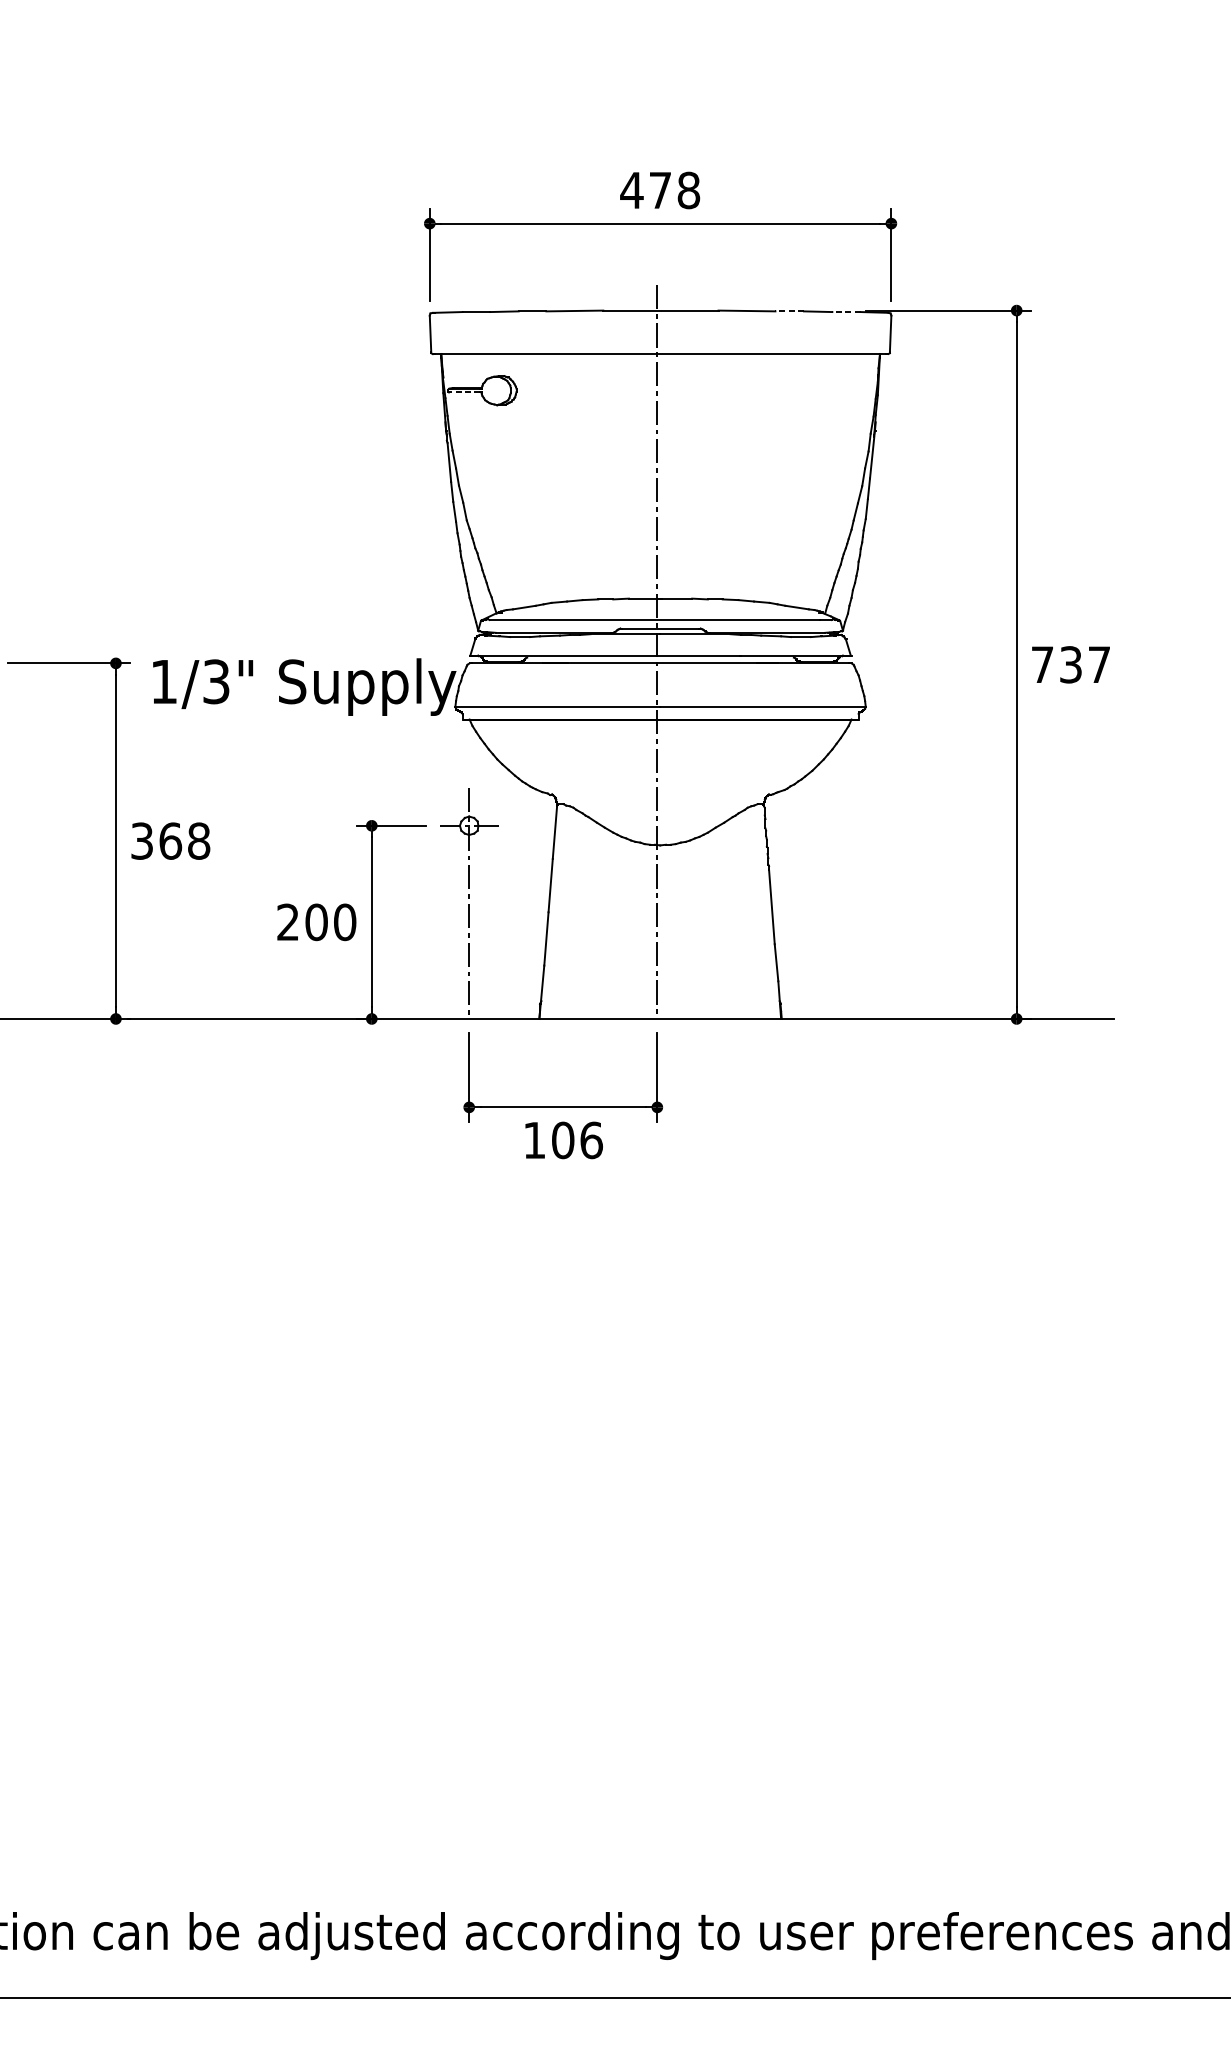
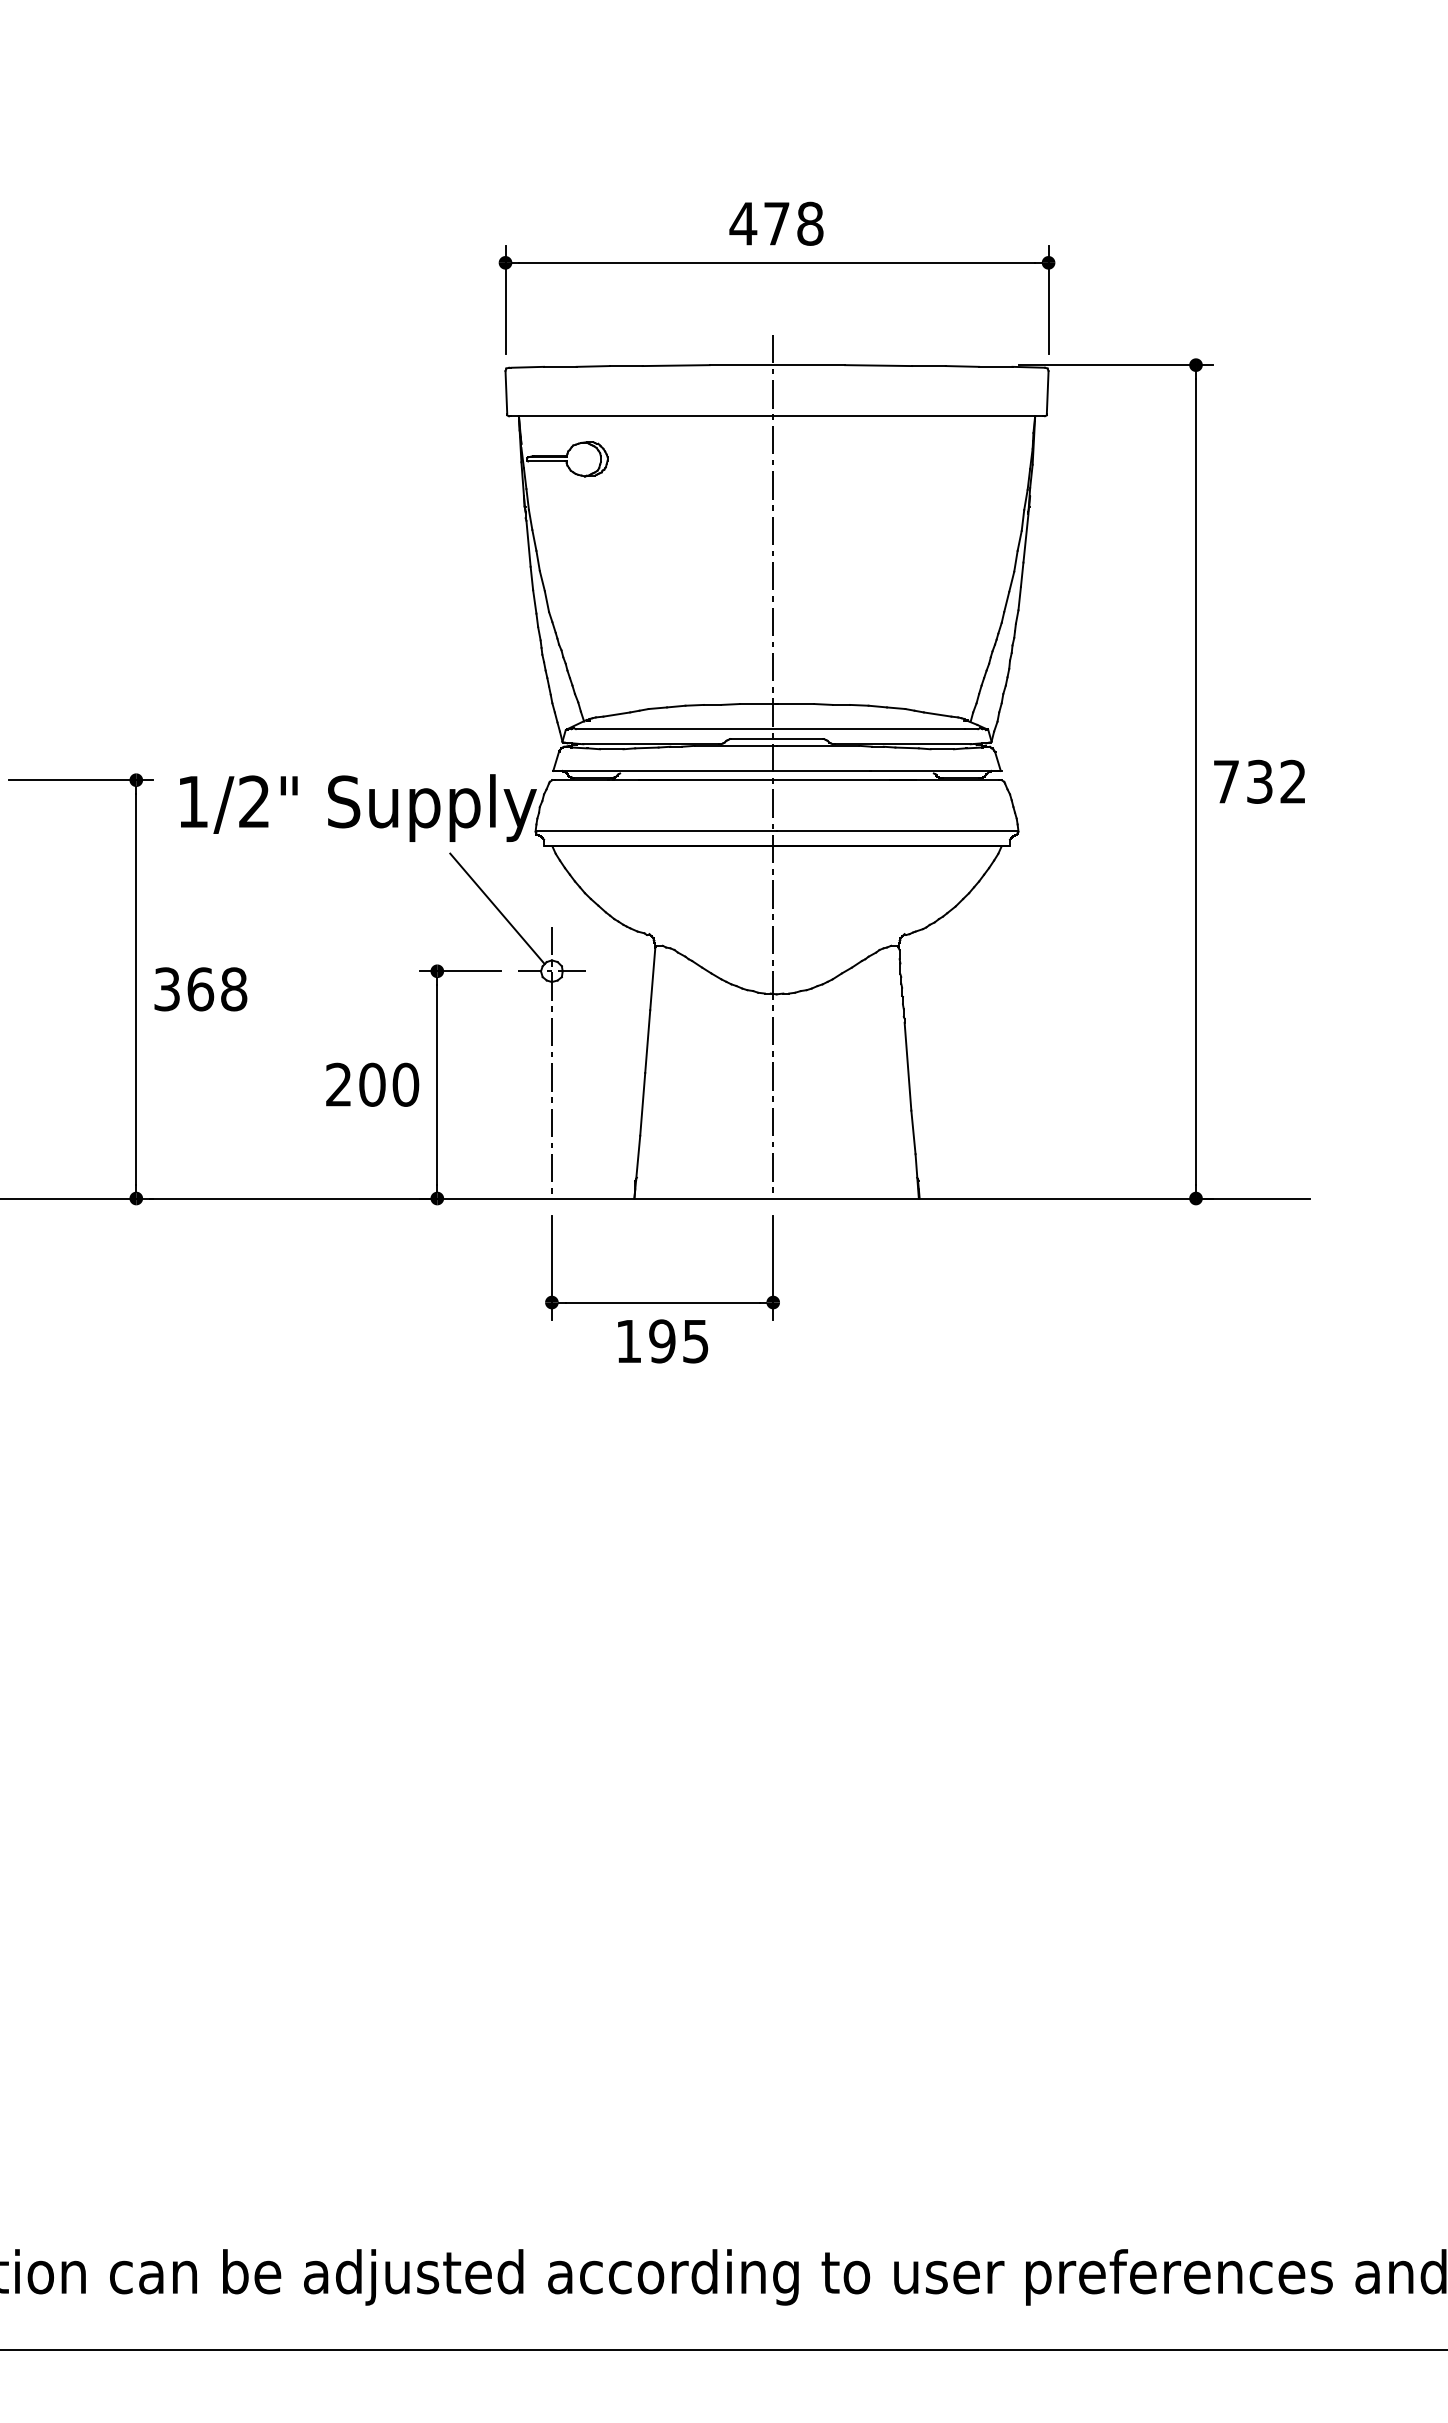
line: (789, 311) -> (928, 366), dashed -> solid
line: (846, 311) -> (995, 366), dashed -> solid
line: (464, 392) -> (546, 461), dashed -> solid
text: (1098, 664) -> (1292, 781), 737 -> 732
text: (216, 681) -> (254, 801), 1/3" -> 1/2"
line: (422, 772) -> (497, 908), added
text: (577, 1140) -> (679, 1341), 106 -> 195

